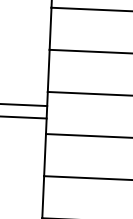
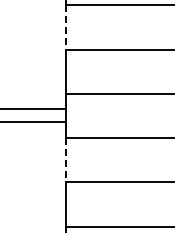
line: (50, 28) -> (65, 27), solid -> dashed
line: (44, 155) -> (65, 160), solid -> dashed

